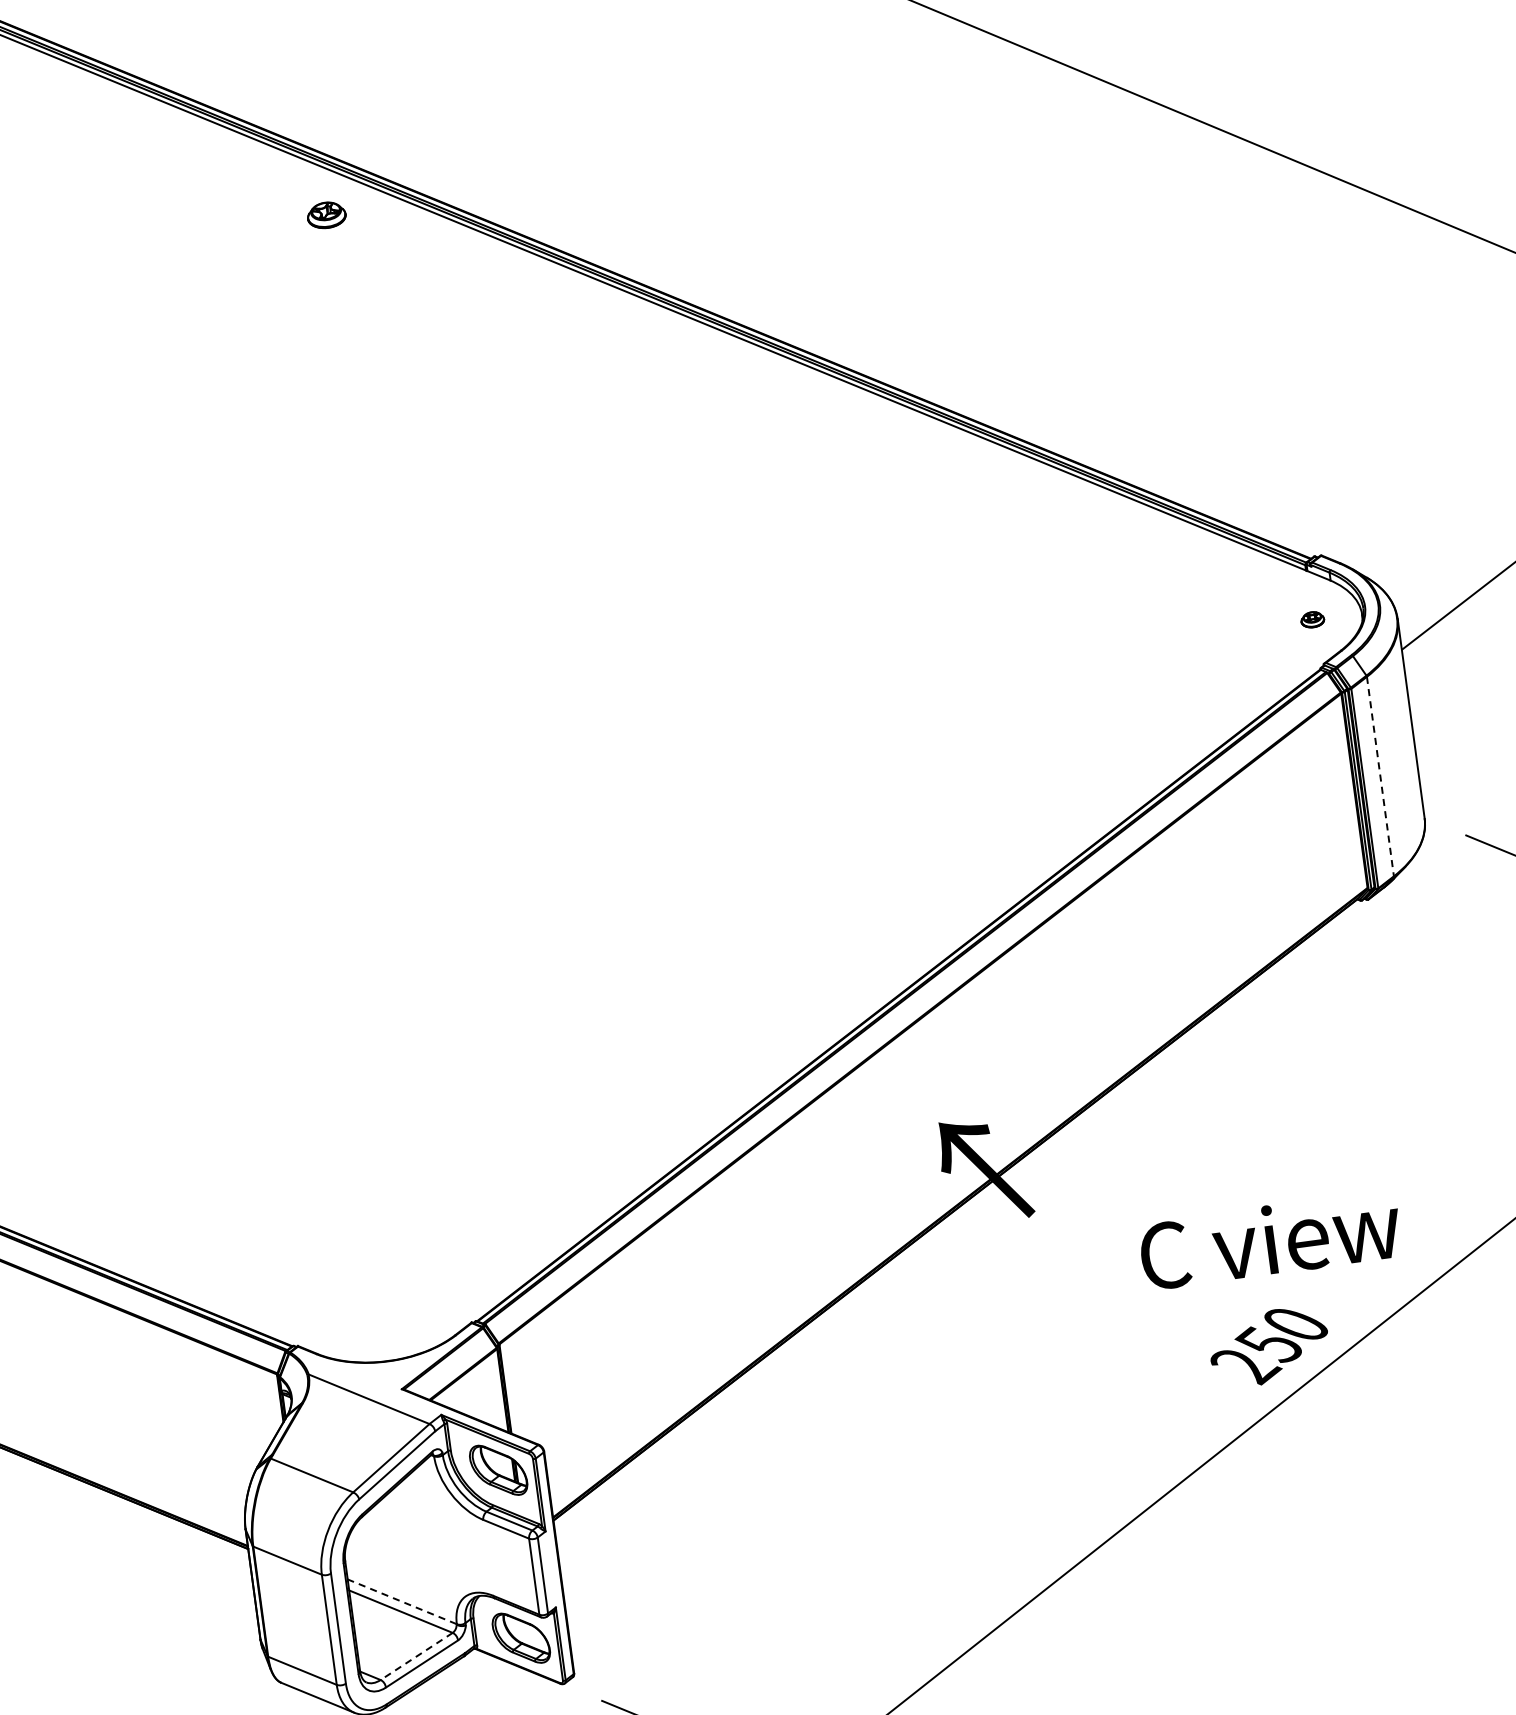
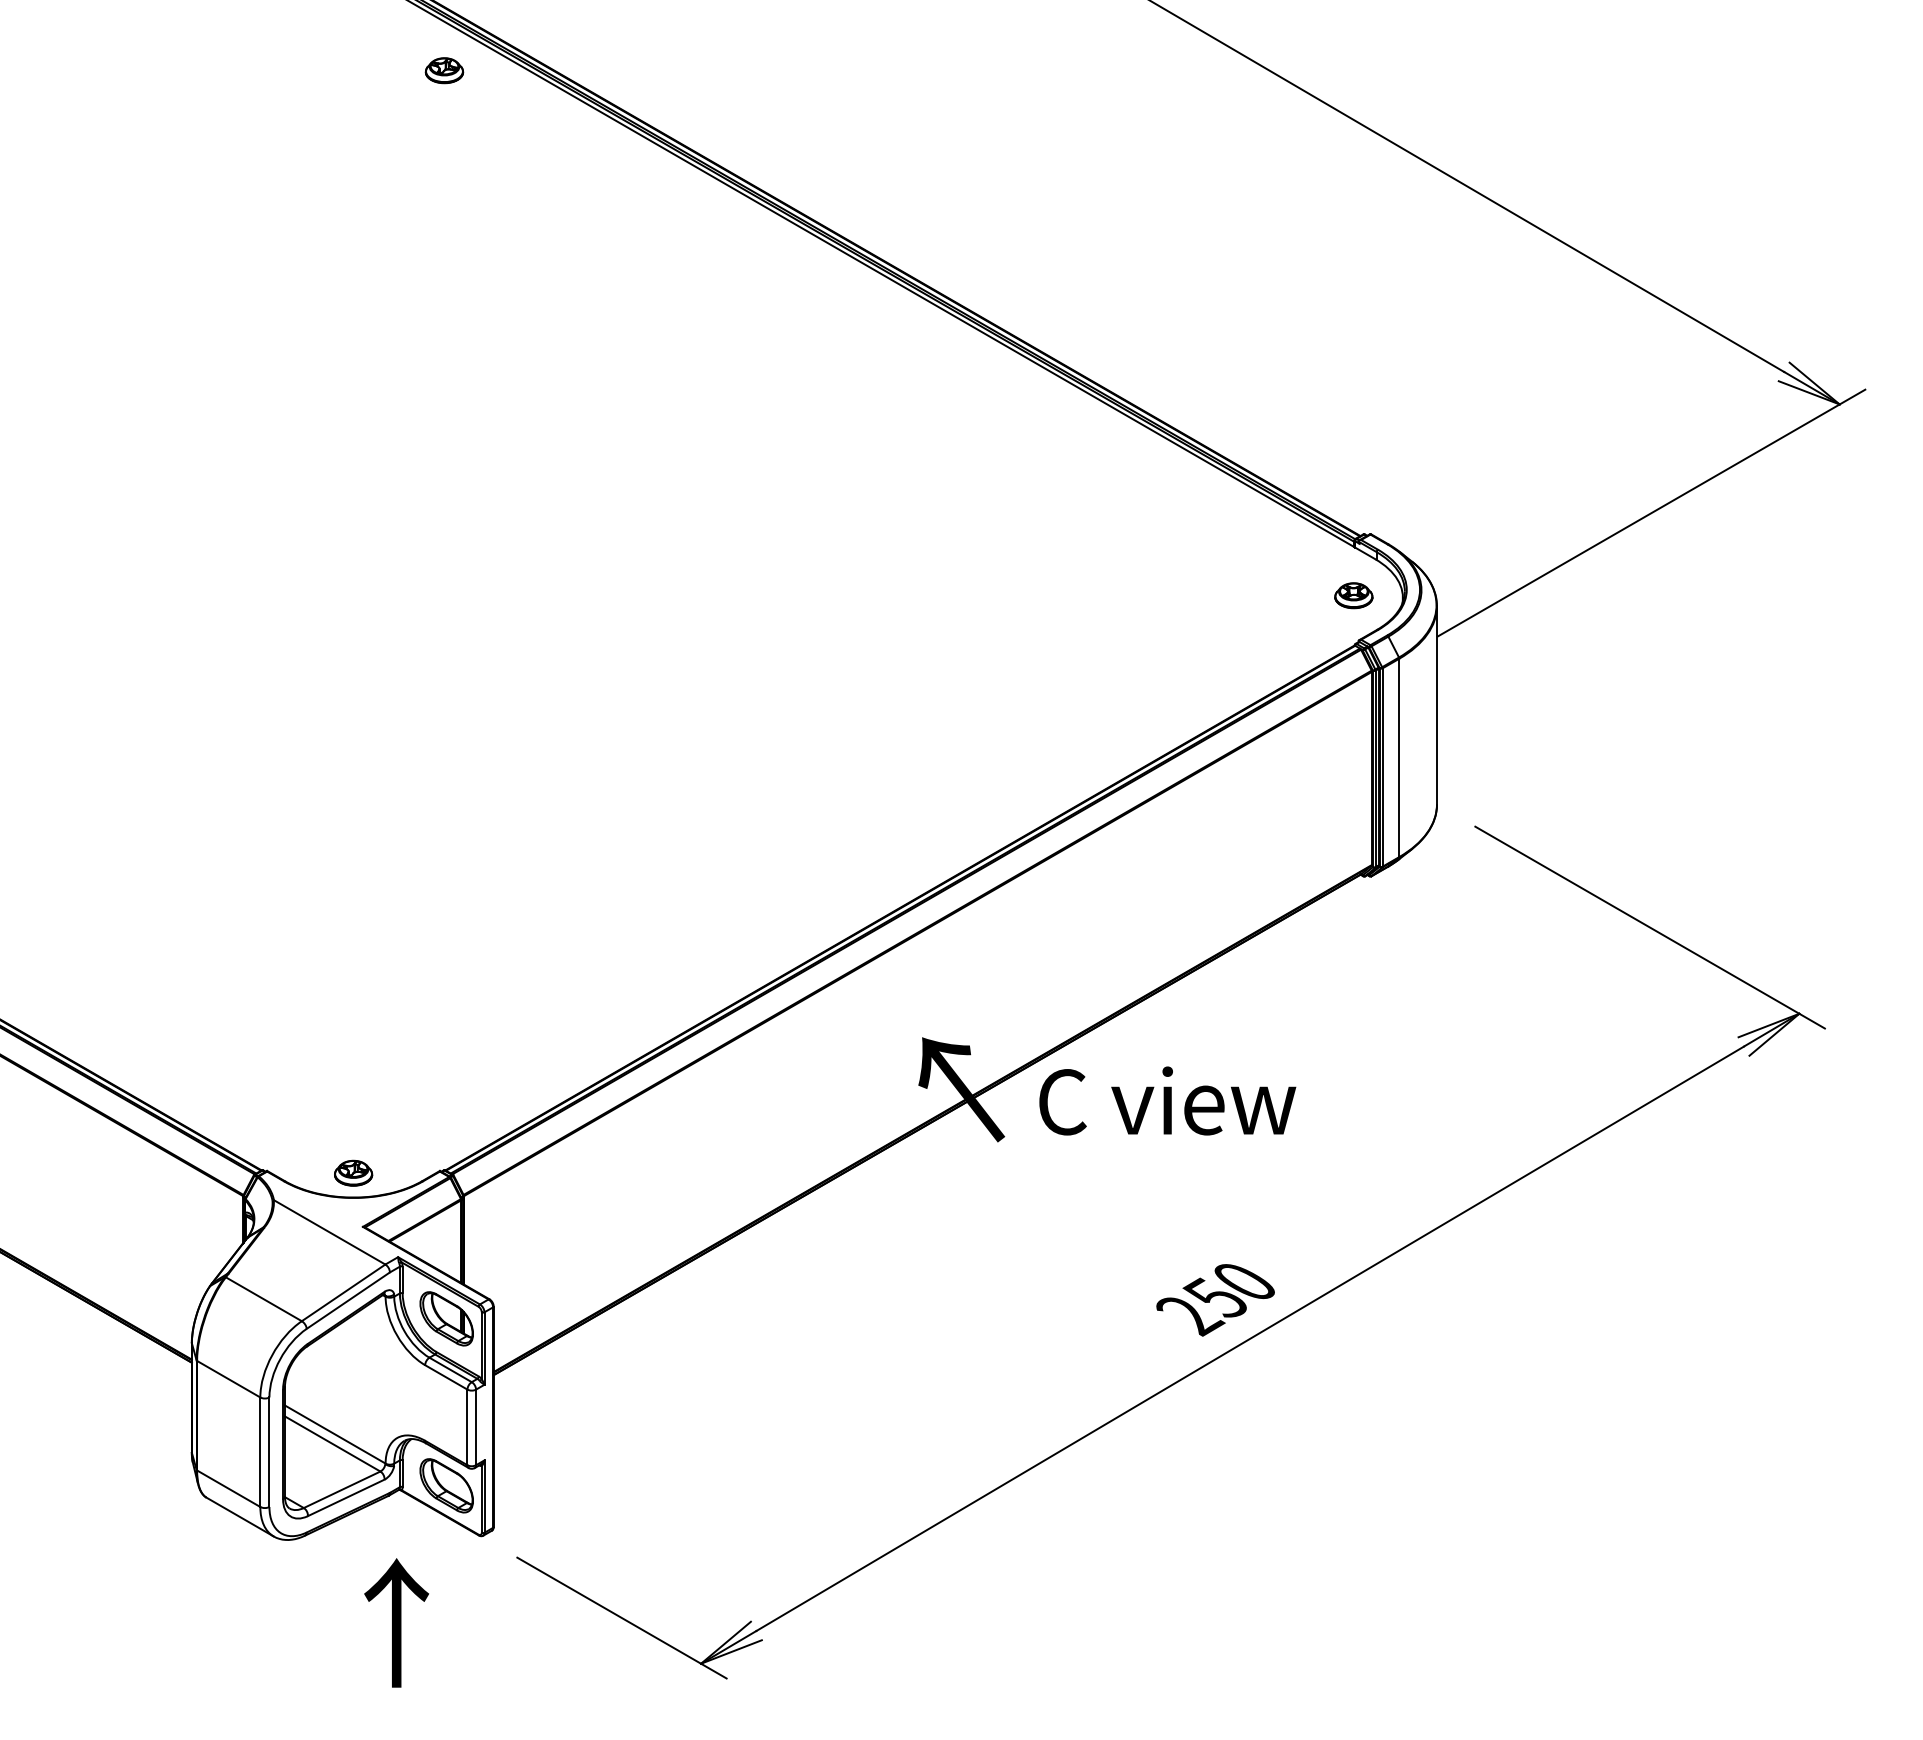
part: (1312, 619) -> (1353, 595), size x1.67
line: (1380, 777) -> (1399, 758), dashed -> solid
text: (1270, 1239) -> (1167, 1100), moved
part: (384, 1335) -> (353, 1172), added
line: (402, 1601) -> (335, 1434), dashed -> solid
line: (416, 1657) -> (341, 1490), dashed -> solid

